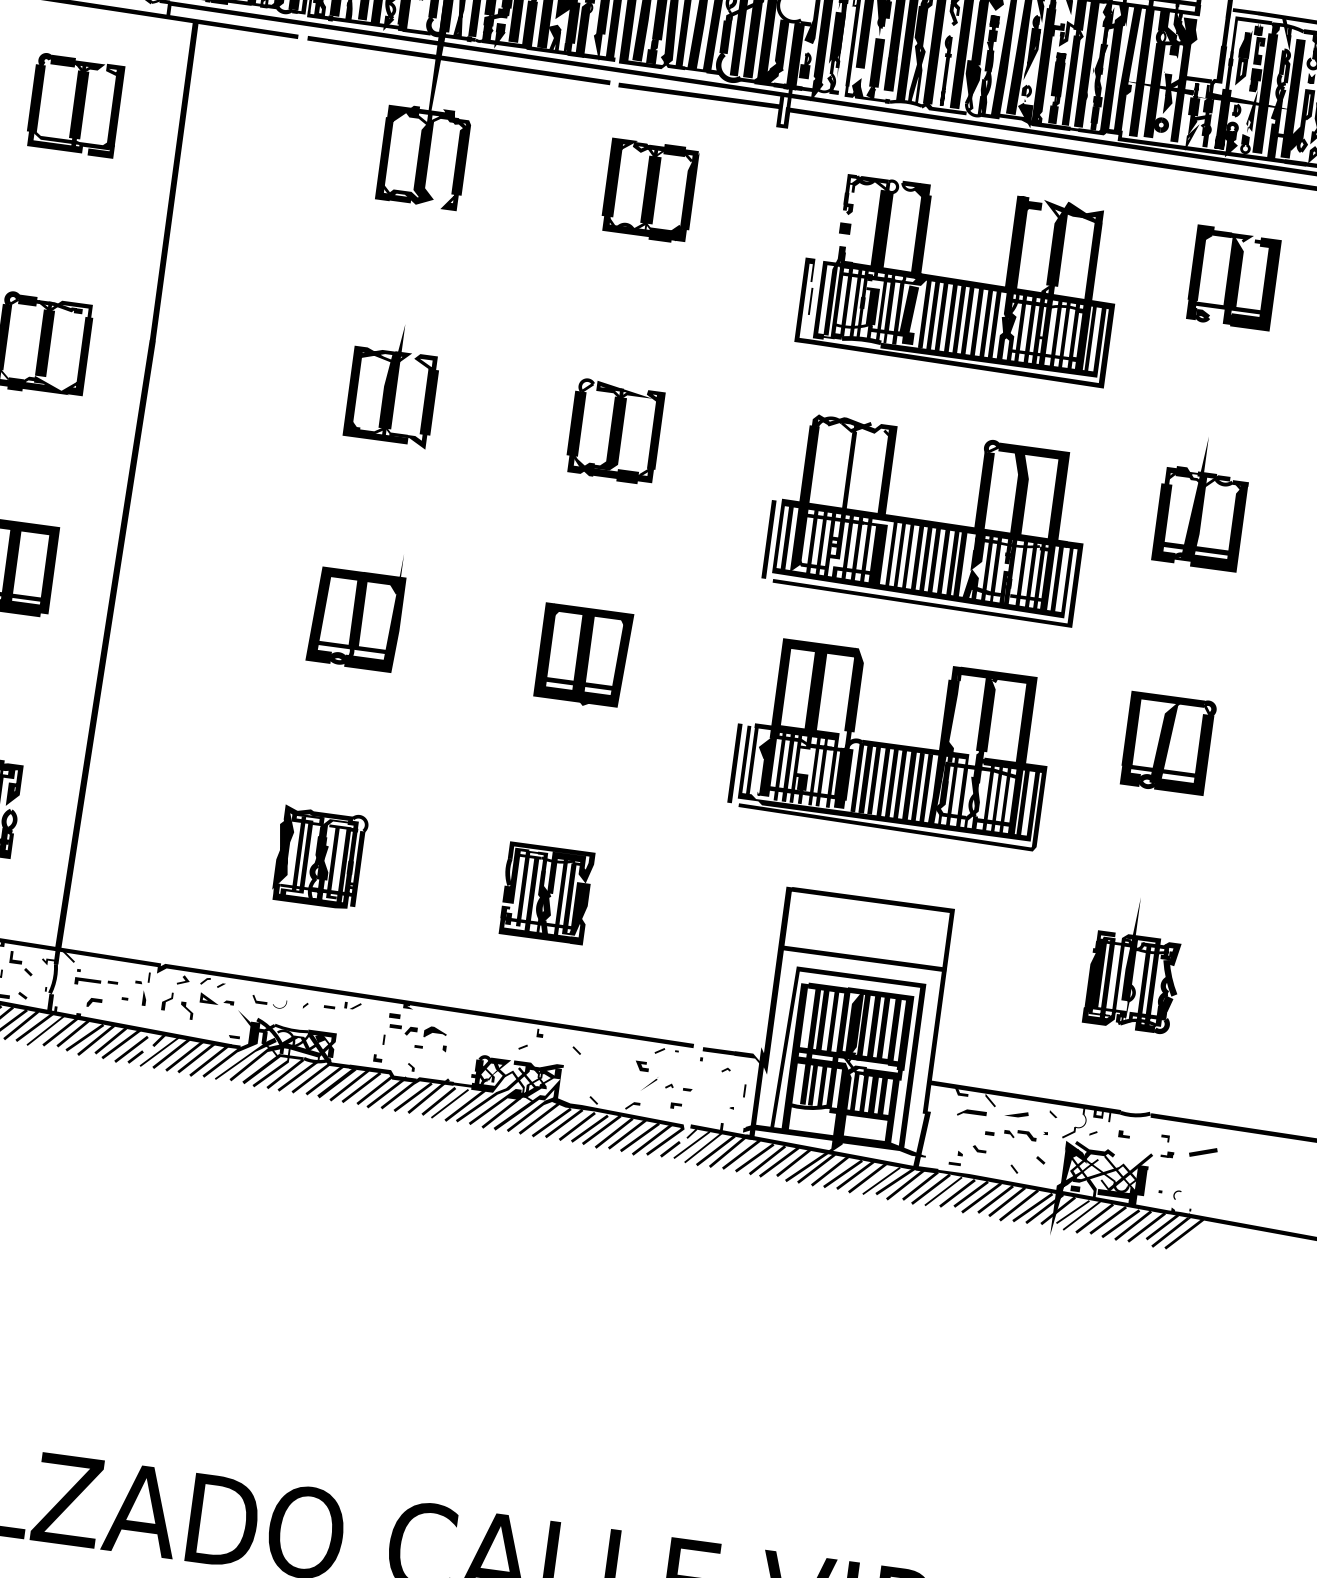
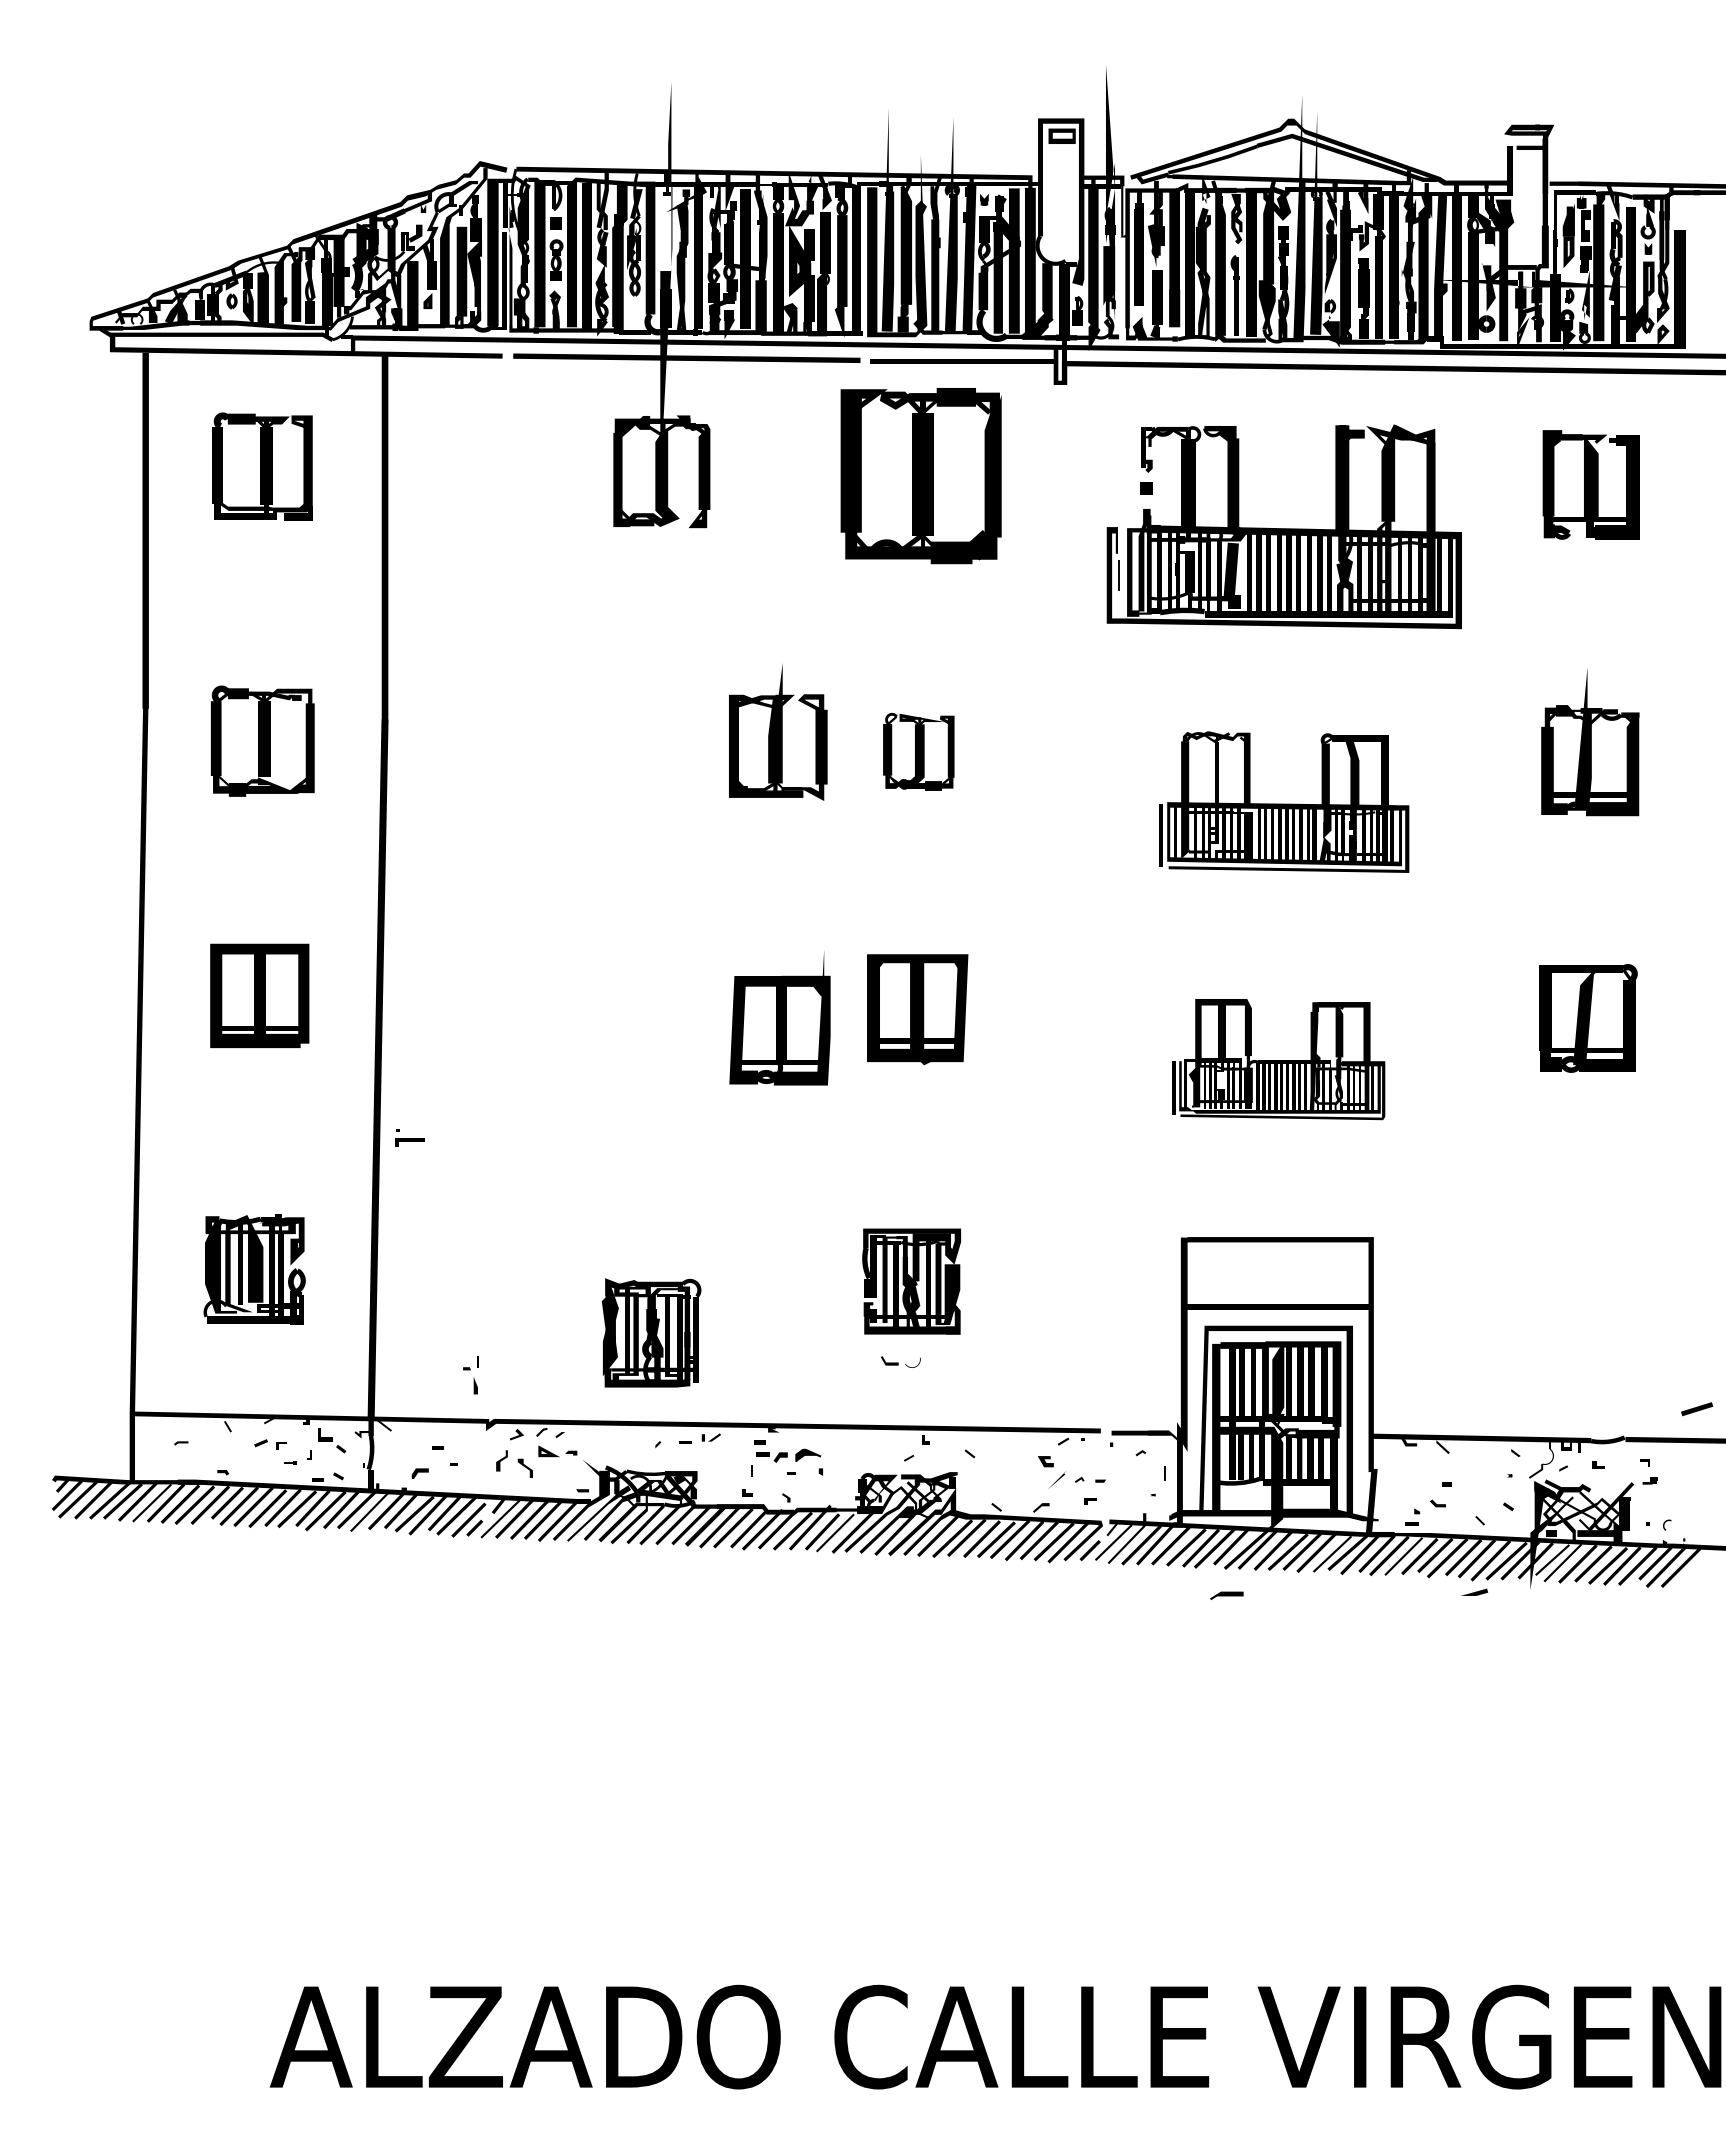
part: (649, 190) -> (921, 475), size x1.6
part: (393, 384) -> (778, 732), moved
part: (614, 431) -> (918, 751), size x0.7
part: (928, 518) -> (1284, 802), size x0.7
part: (356, 608) -> (779, 1018), moved
part: (892, 742) -> (1278, 1059), size x0.6
part: (319, 857) -> (651, 1332), moved
part: (1134, 963) -> (1584, 1271), removed
part: (88, 977) -> (409, 1137), moved
part: (141, 988) -> (470, 1375), moved
part: (269, 1001) -> (900, 1361), moved
line: (971, 1113) -> (1226, 1595), moved
line: (1017, 1113) -> (1475, 1591), moved
part: (1020, 1135) -> (1481, 1481), removed
line: (1203, 1152) -> (1697, 1409), moved

